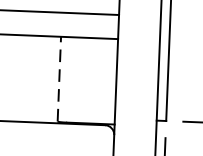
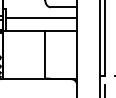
line: (59, 78) -> (45, 54), dashed -> solid

